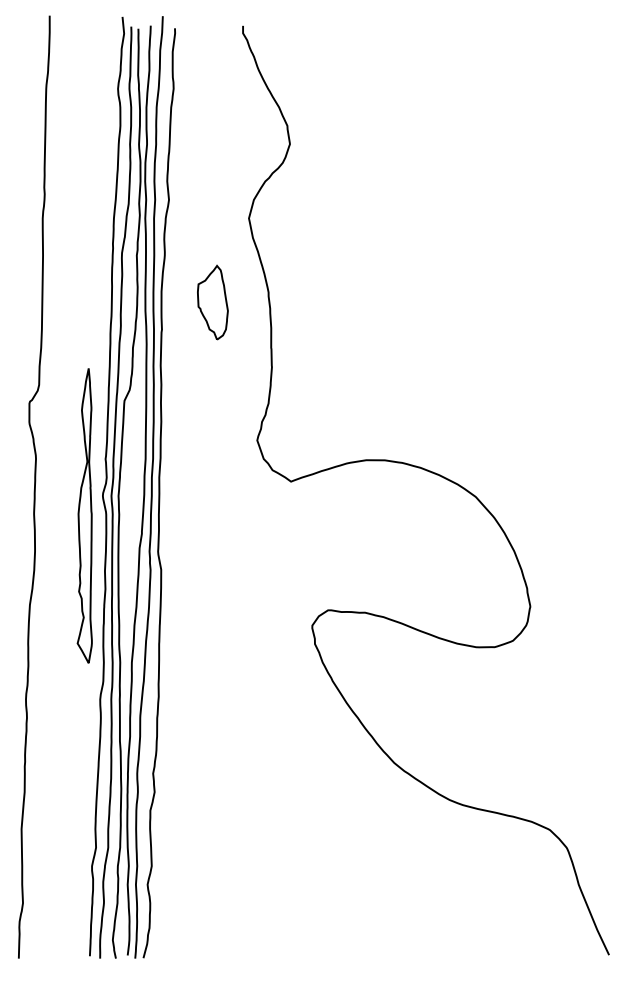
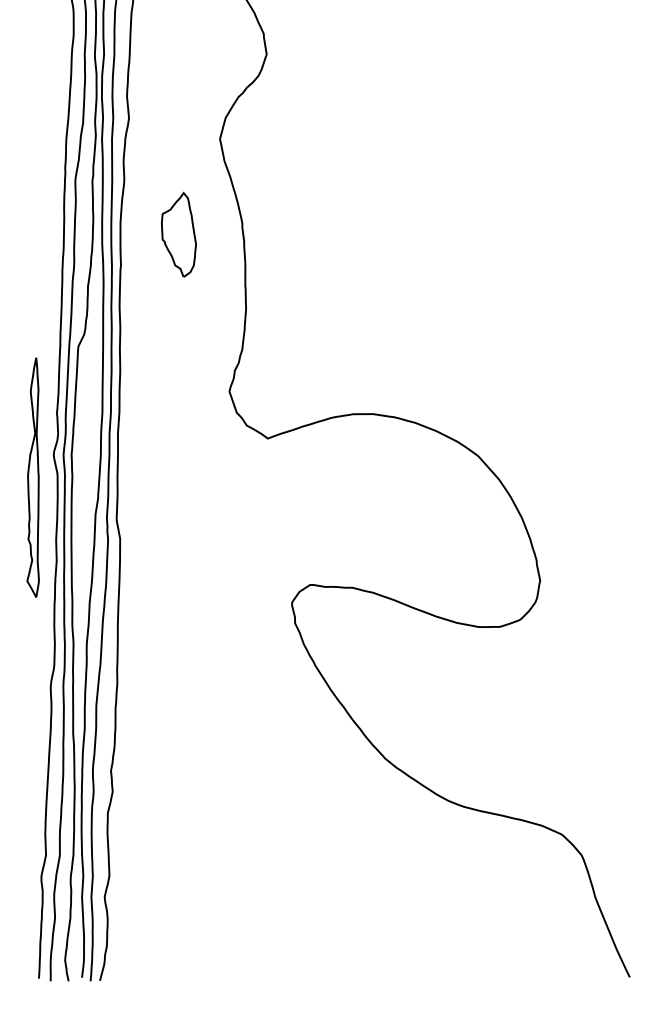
part: (84, 515) -> (32, 477), size x0.71

